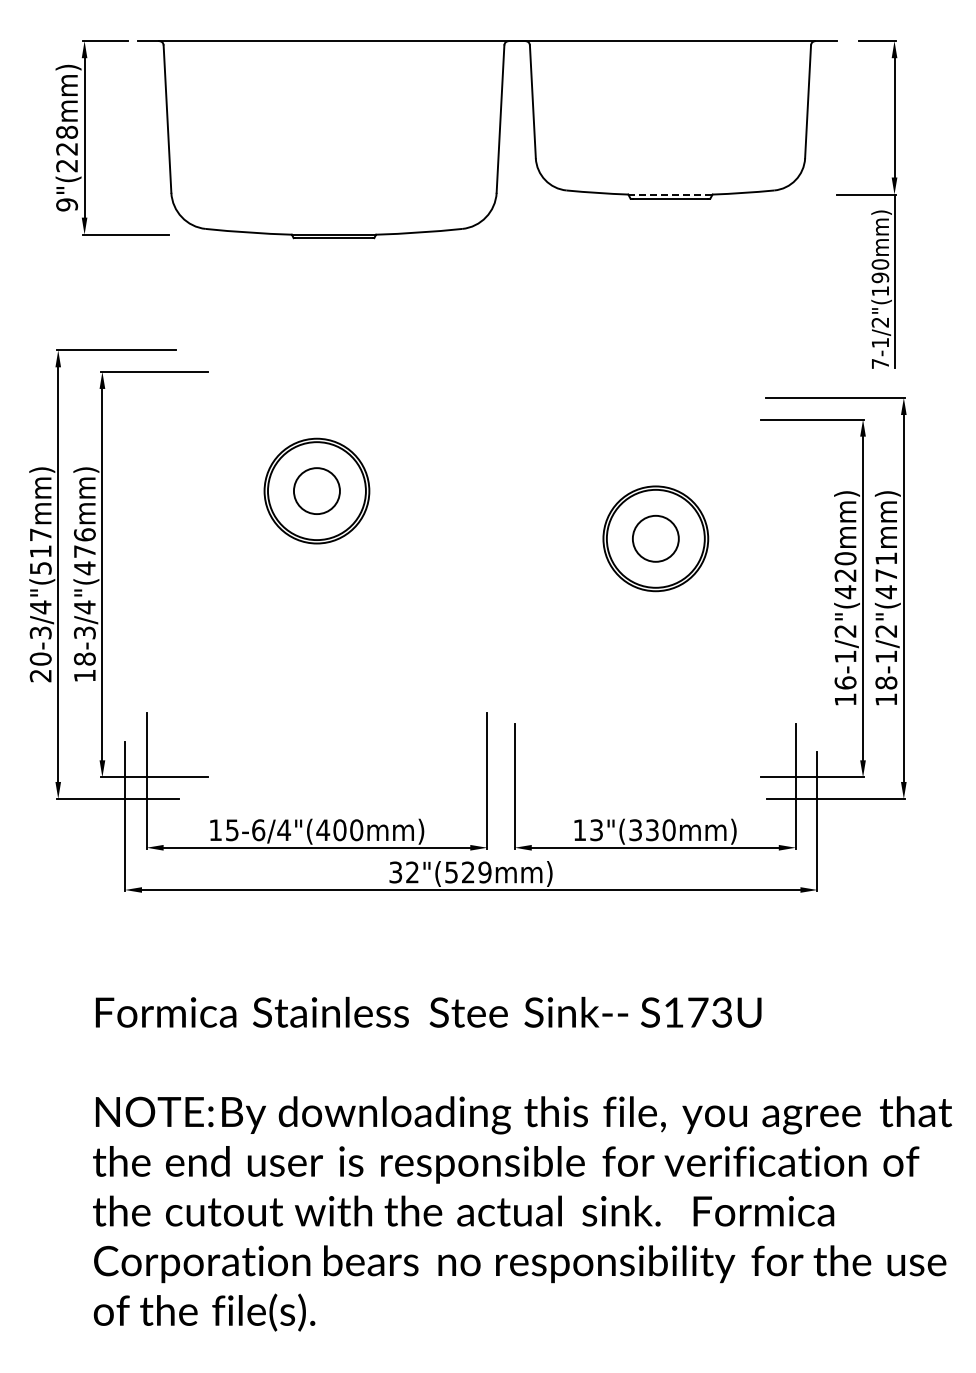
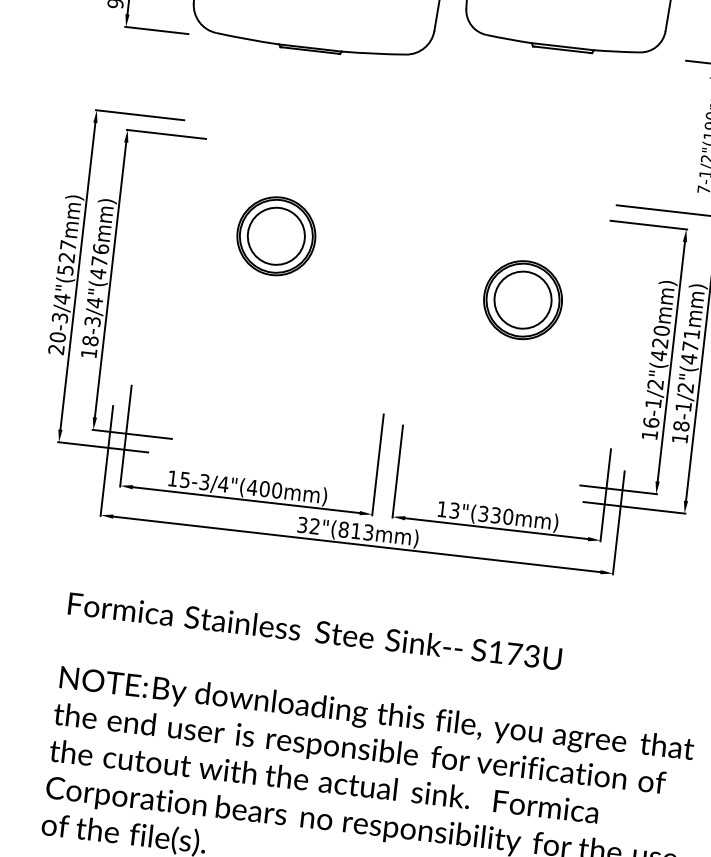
line: (670, 194) -> (562, 46), dashed -> solid
circle: (316, 490) -> (276, 235), size x1.67
circle: (655, 538) -> (522, 299), size x1.67
text: (40, 551) -> (66, 257), 20-3/4"(517mm) -> 20-3/4"(527mm)
text: (258, 830) -> (204, 482), 15-6/4"(400mm) -> 15-3/4"(400mm)
text: (468, 872) -> (356, 531), 32"(529mm) -> 32"(813mm)

